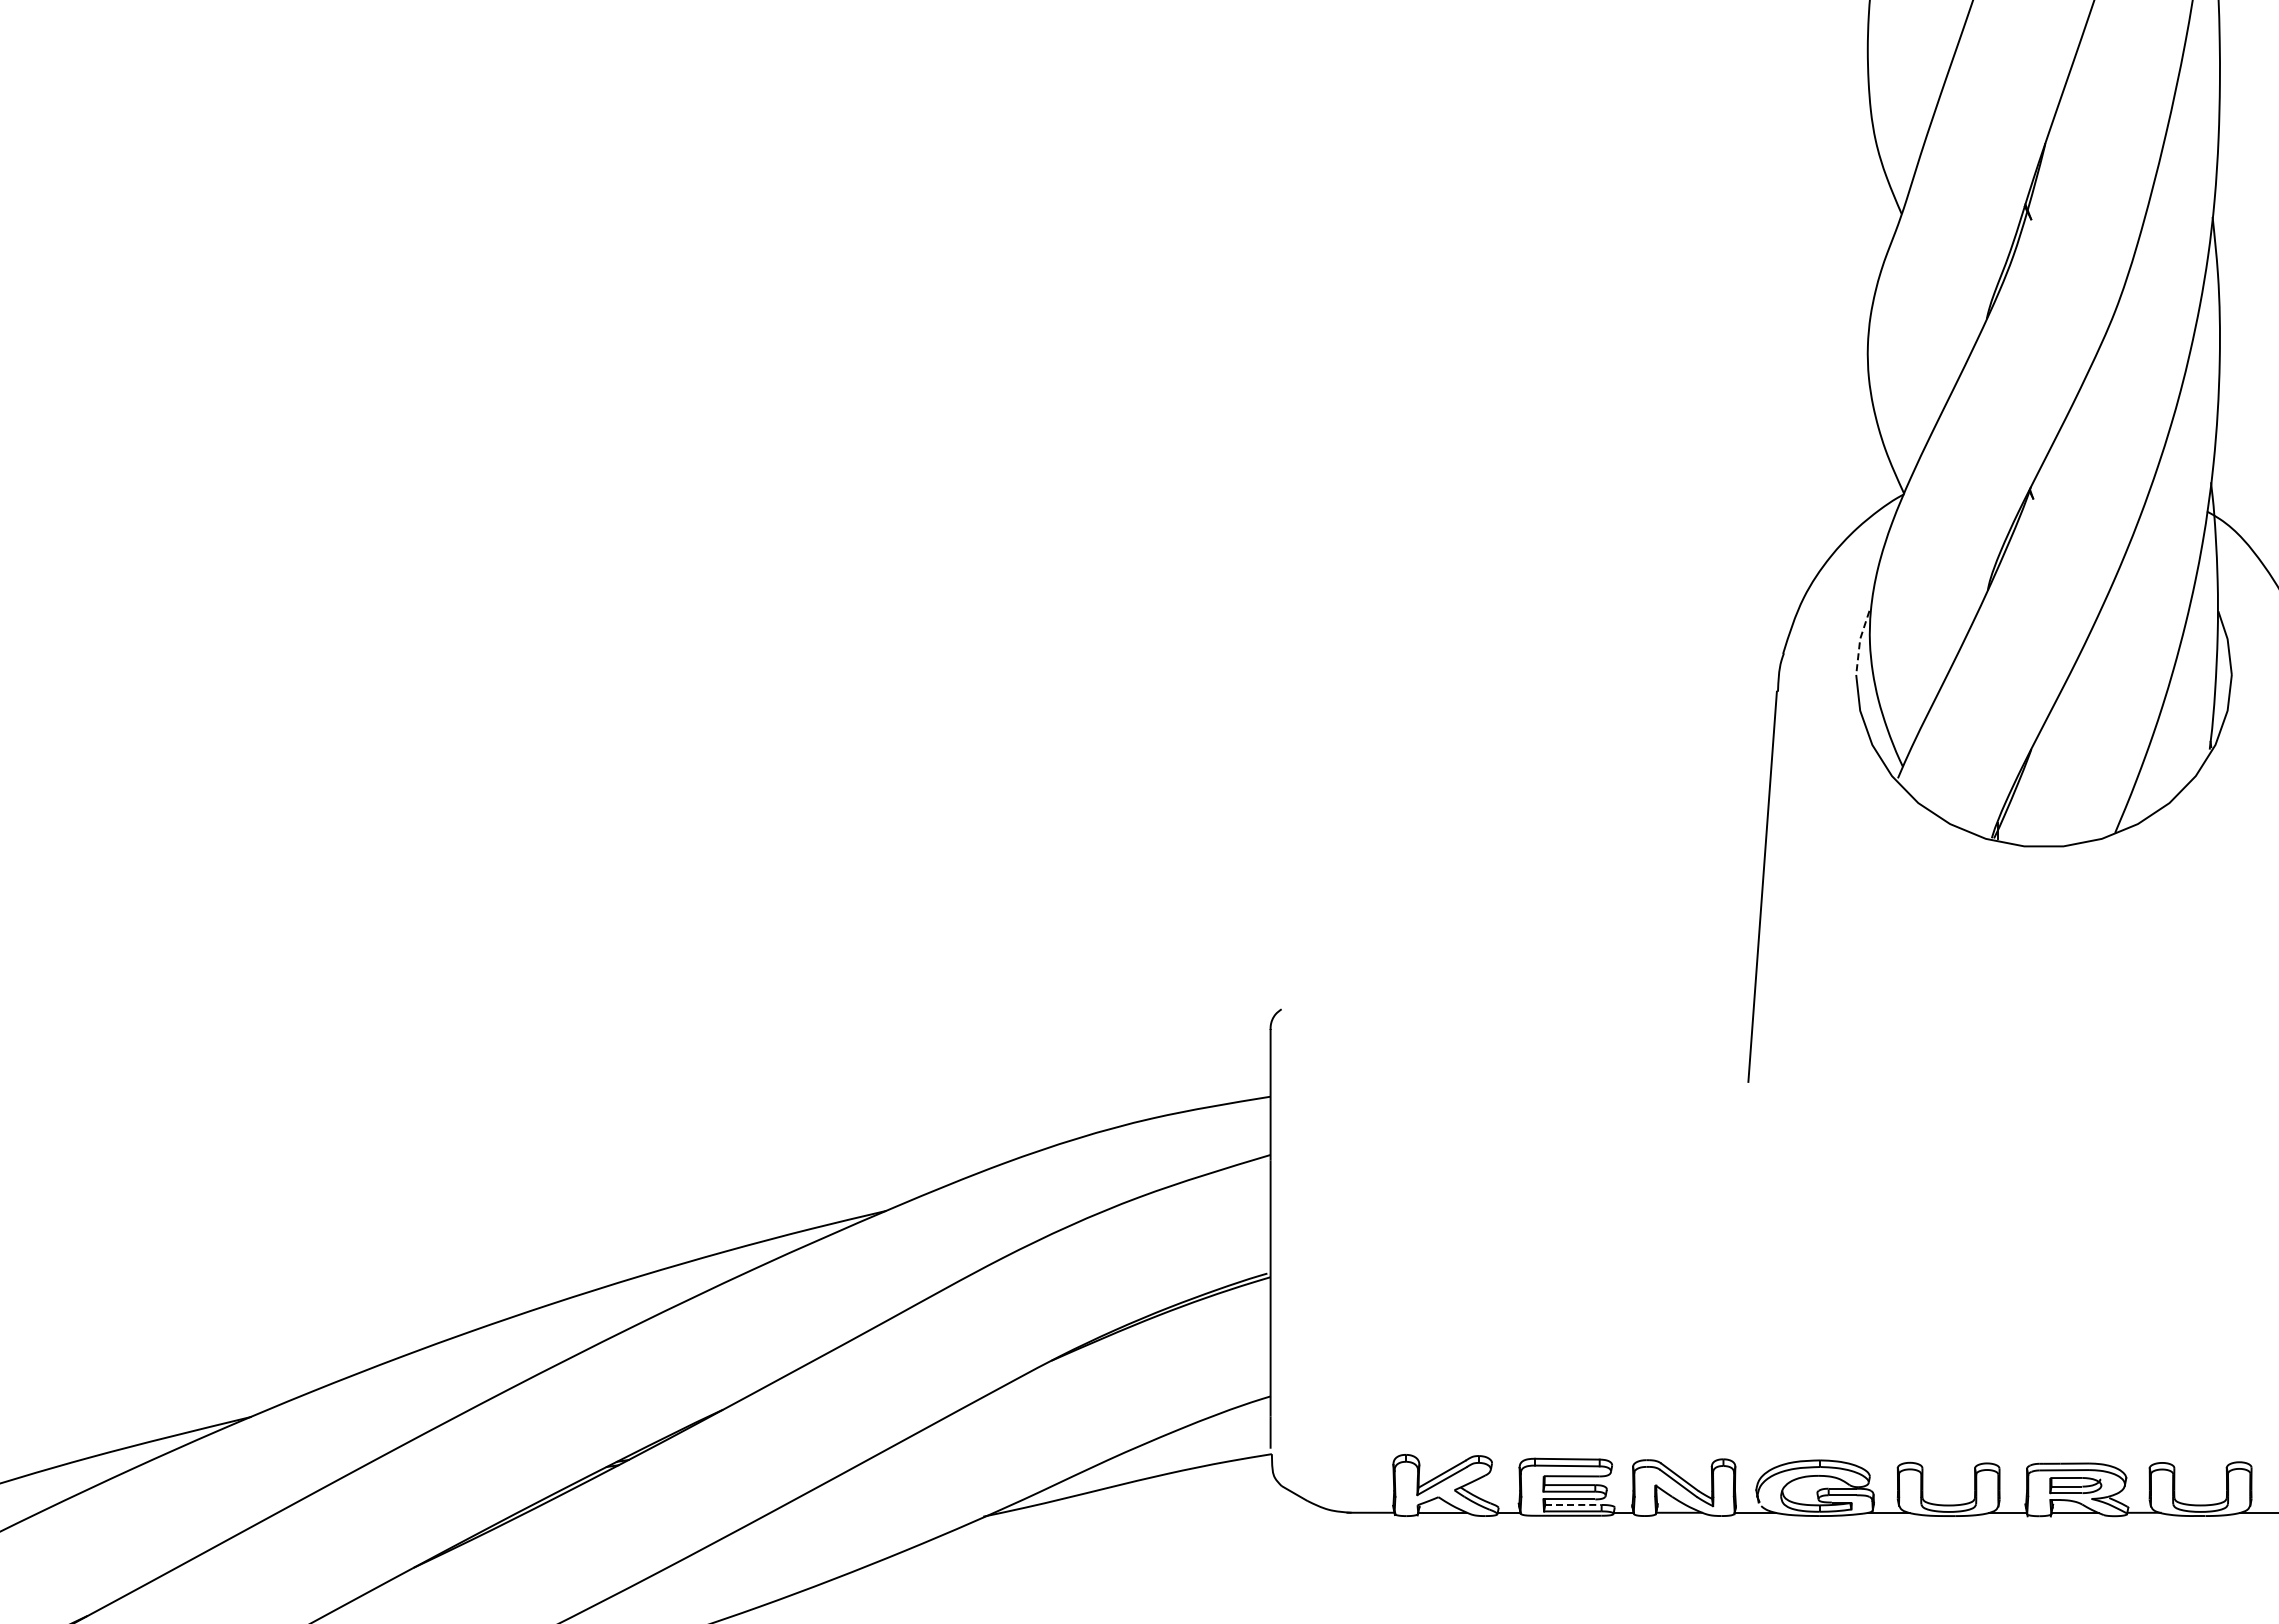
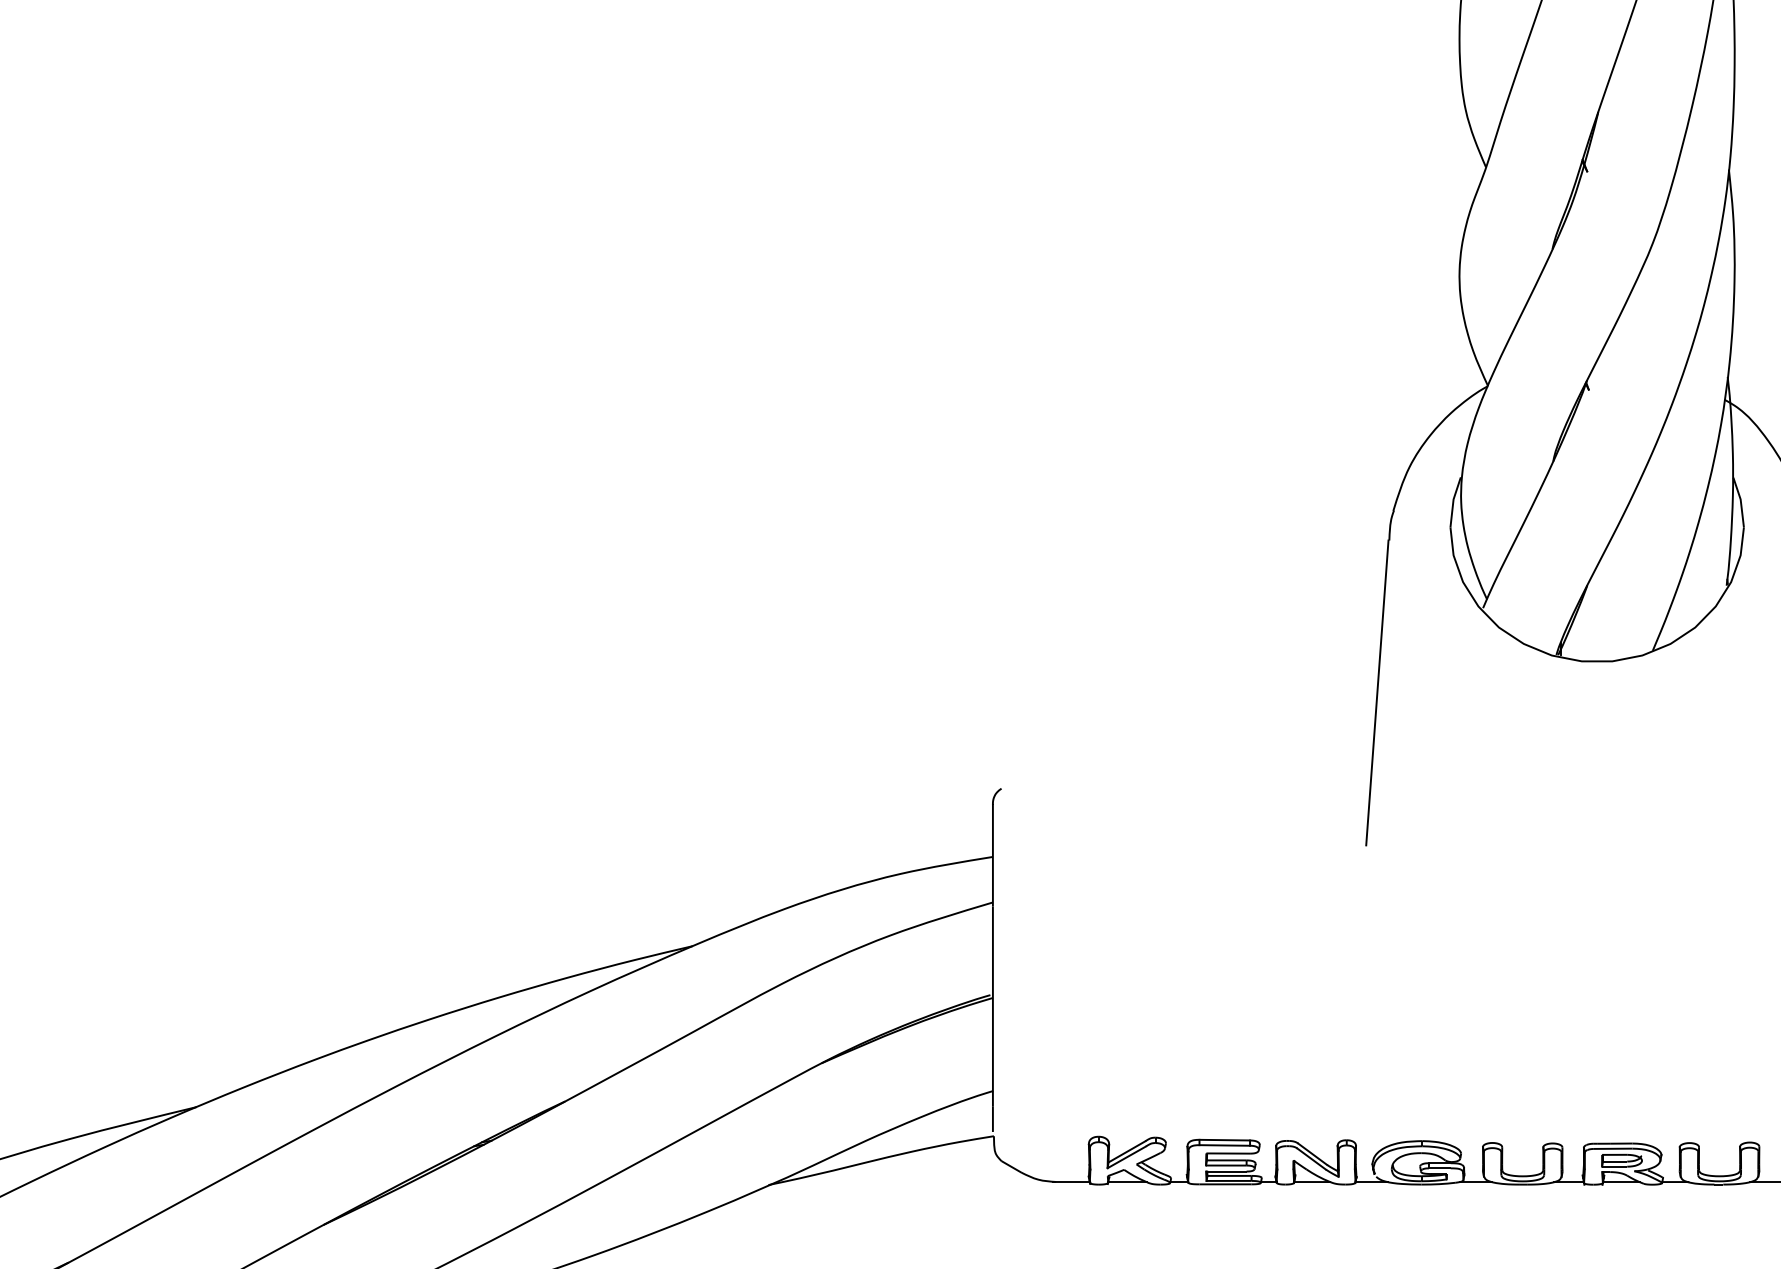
line: (1859, 642) -> (1453, 502), dashed -> solid
line: (1573, 1504) -> (1229, 1175), dashed -> solid

